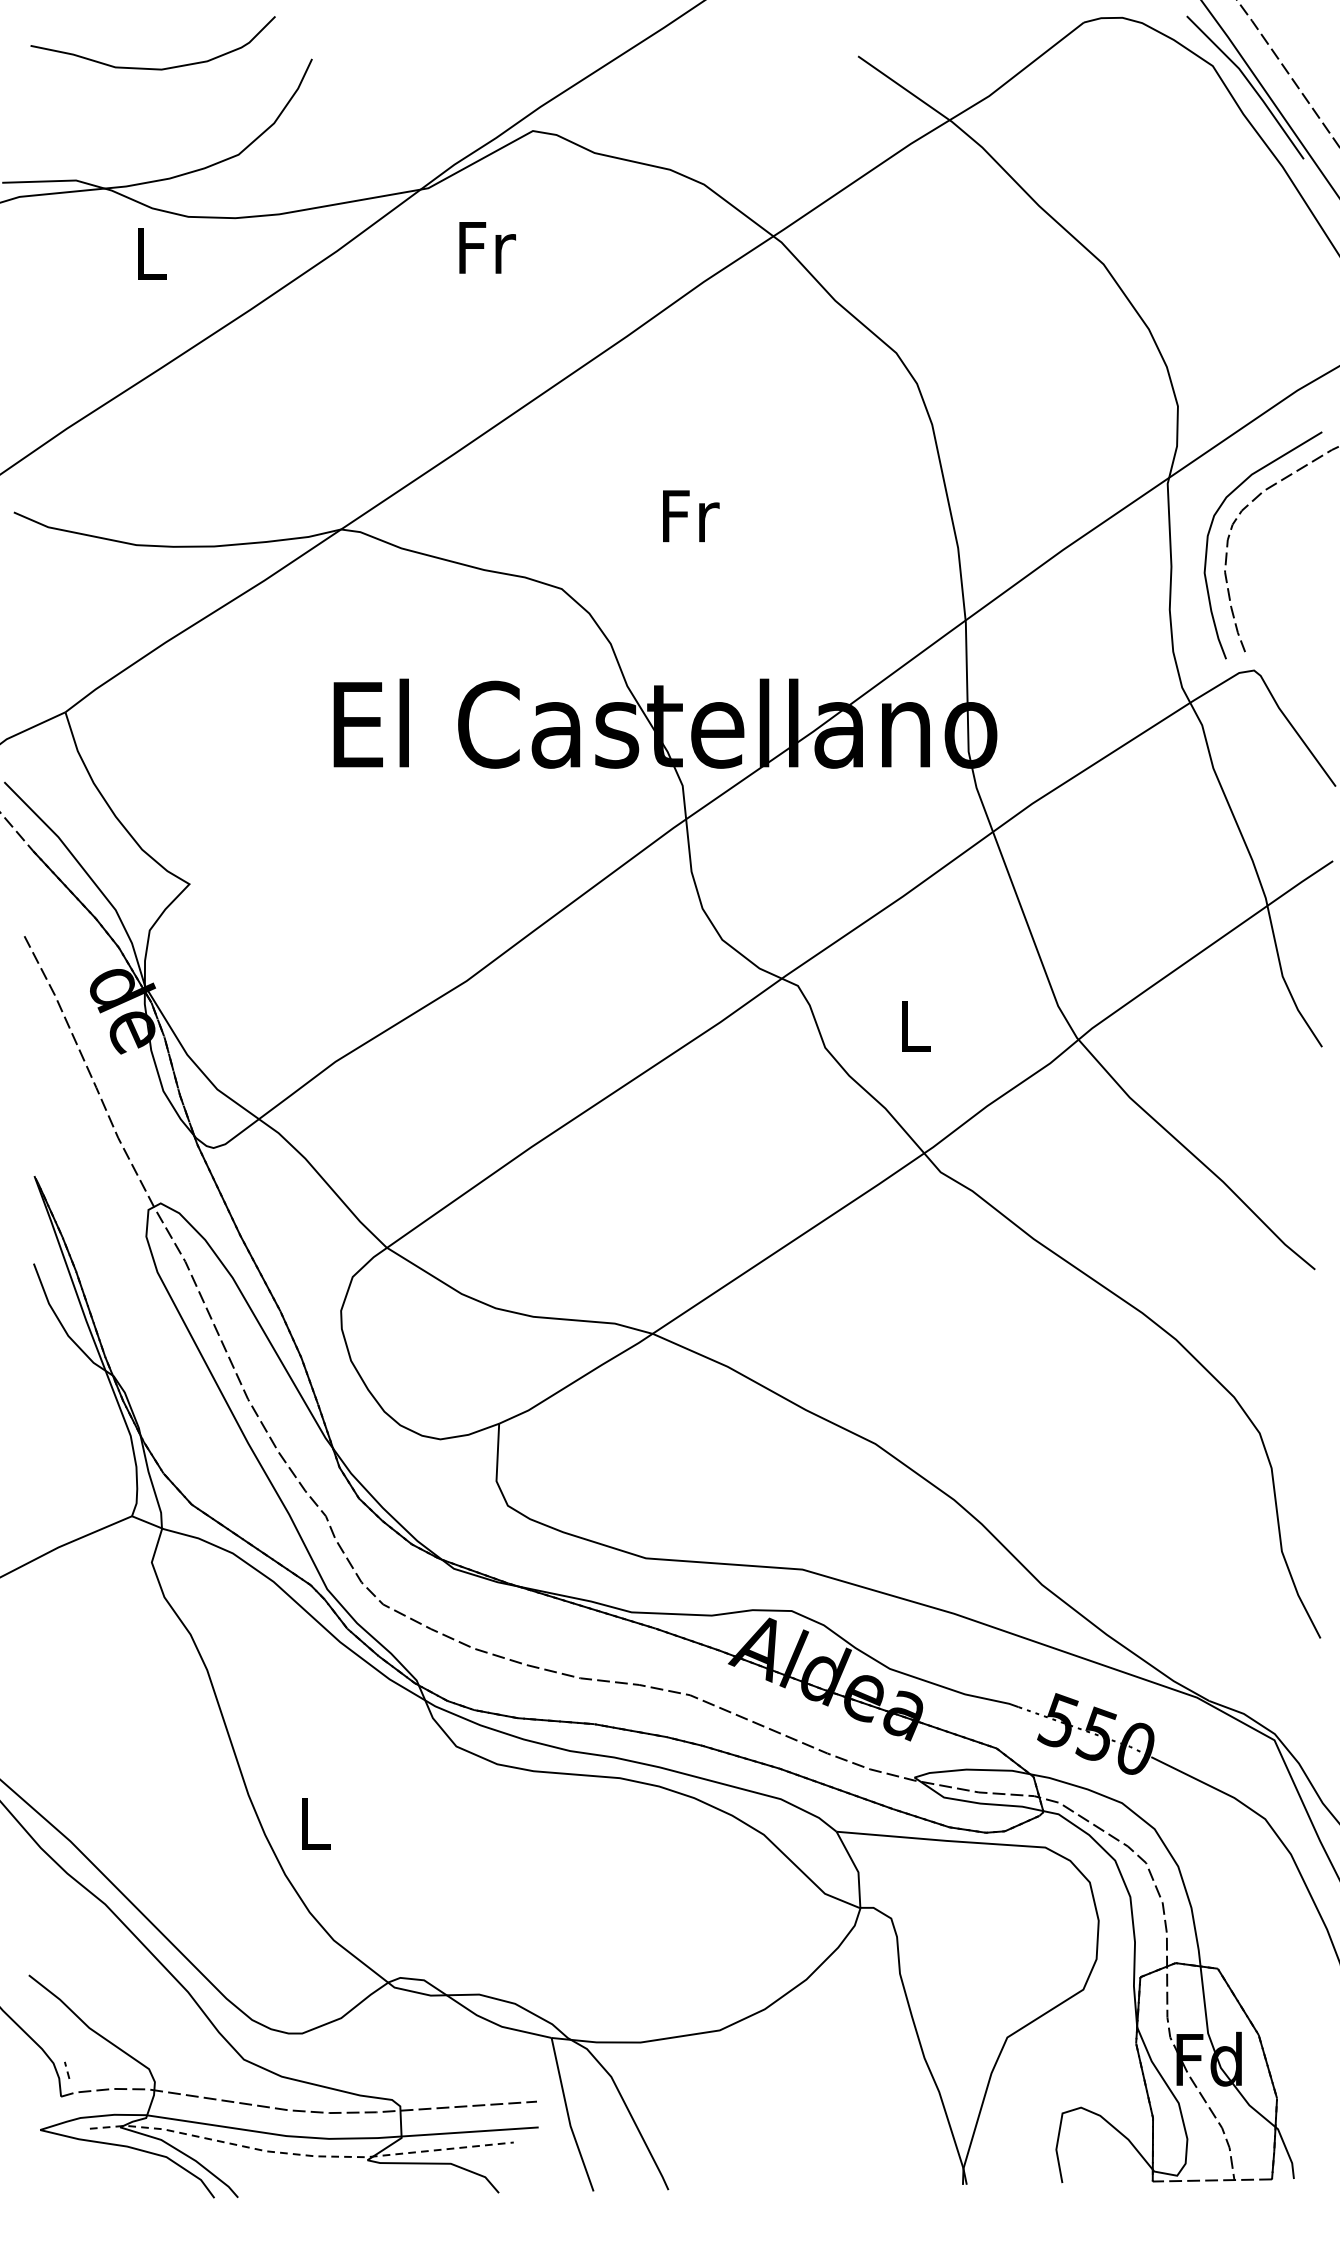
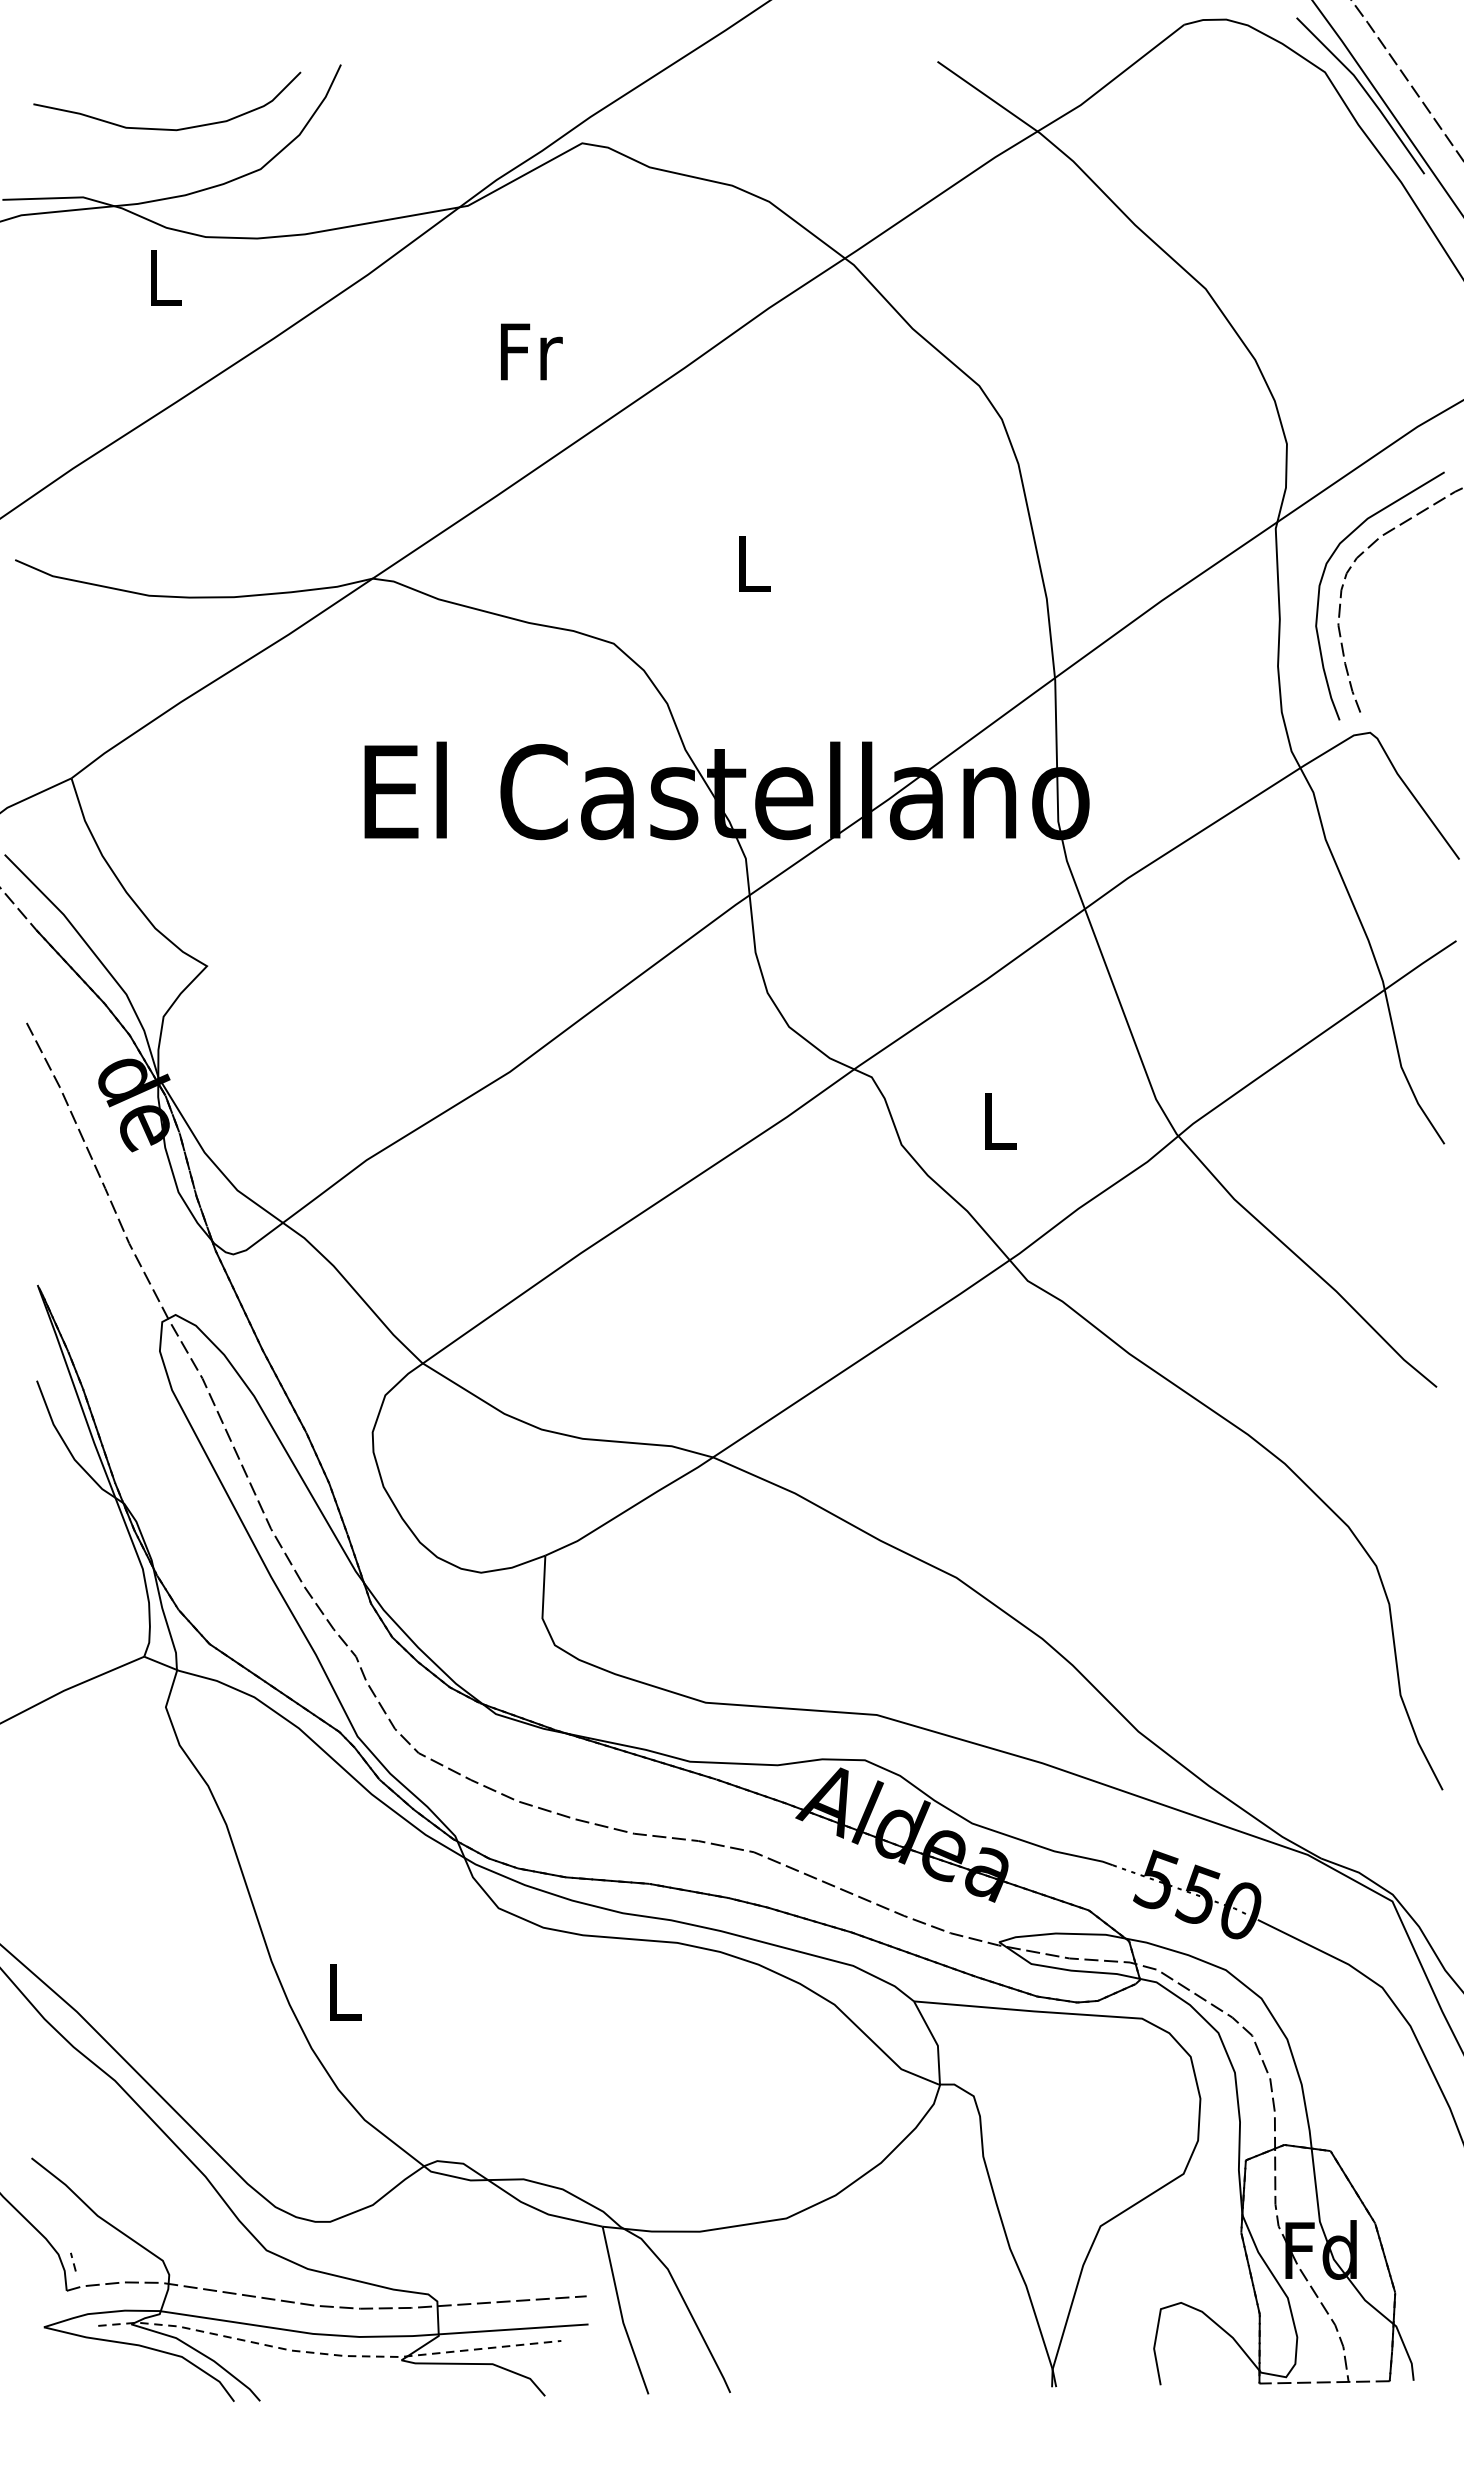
curve: (153, 68) -> (167, 128), moved
text: (487, 247) -> (531, 351), moved
text: (691, 516) -> (755, 564), Fr -> L

